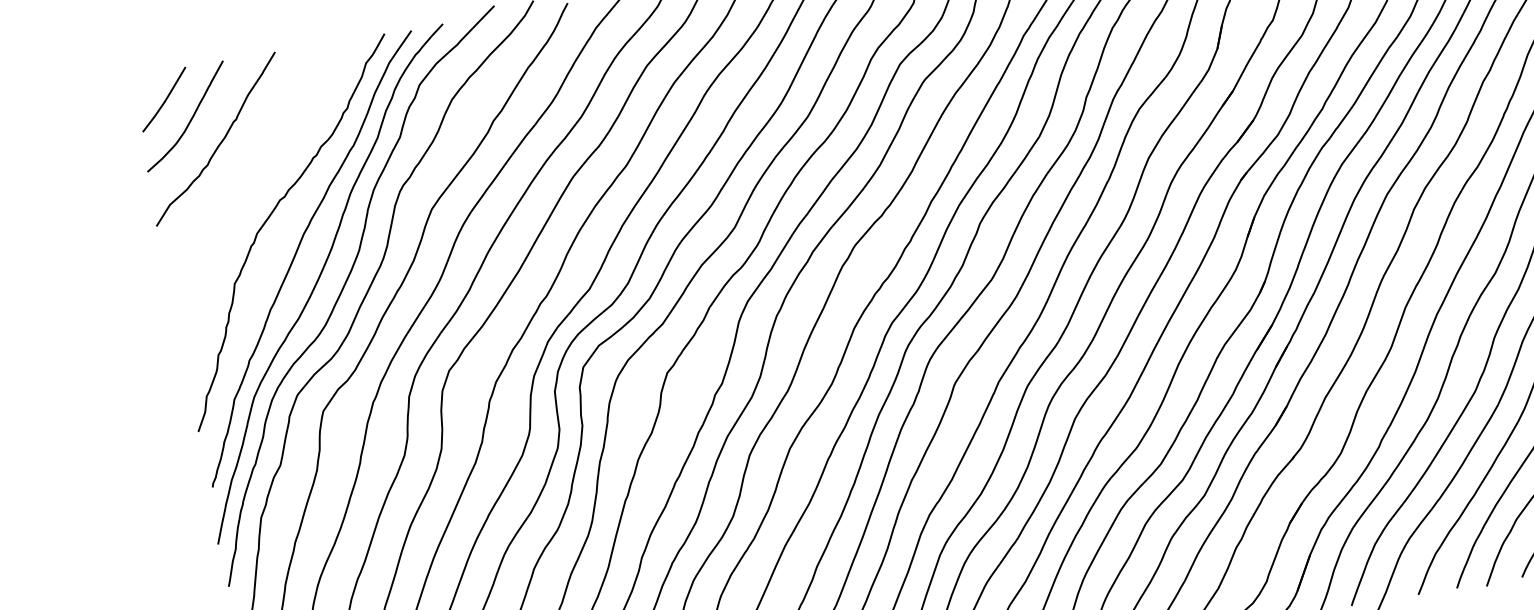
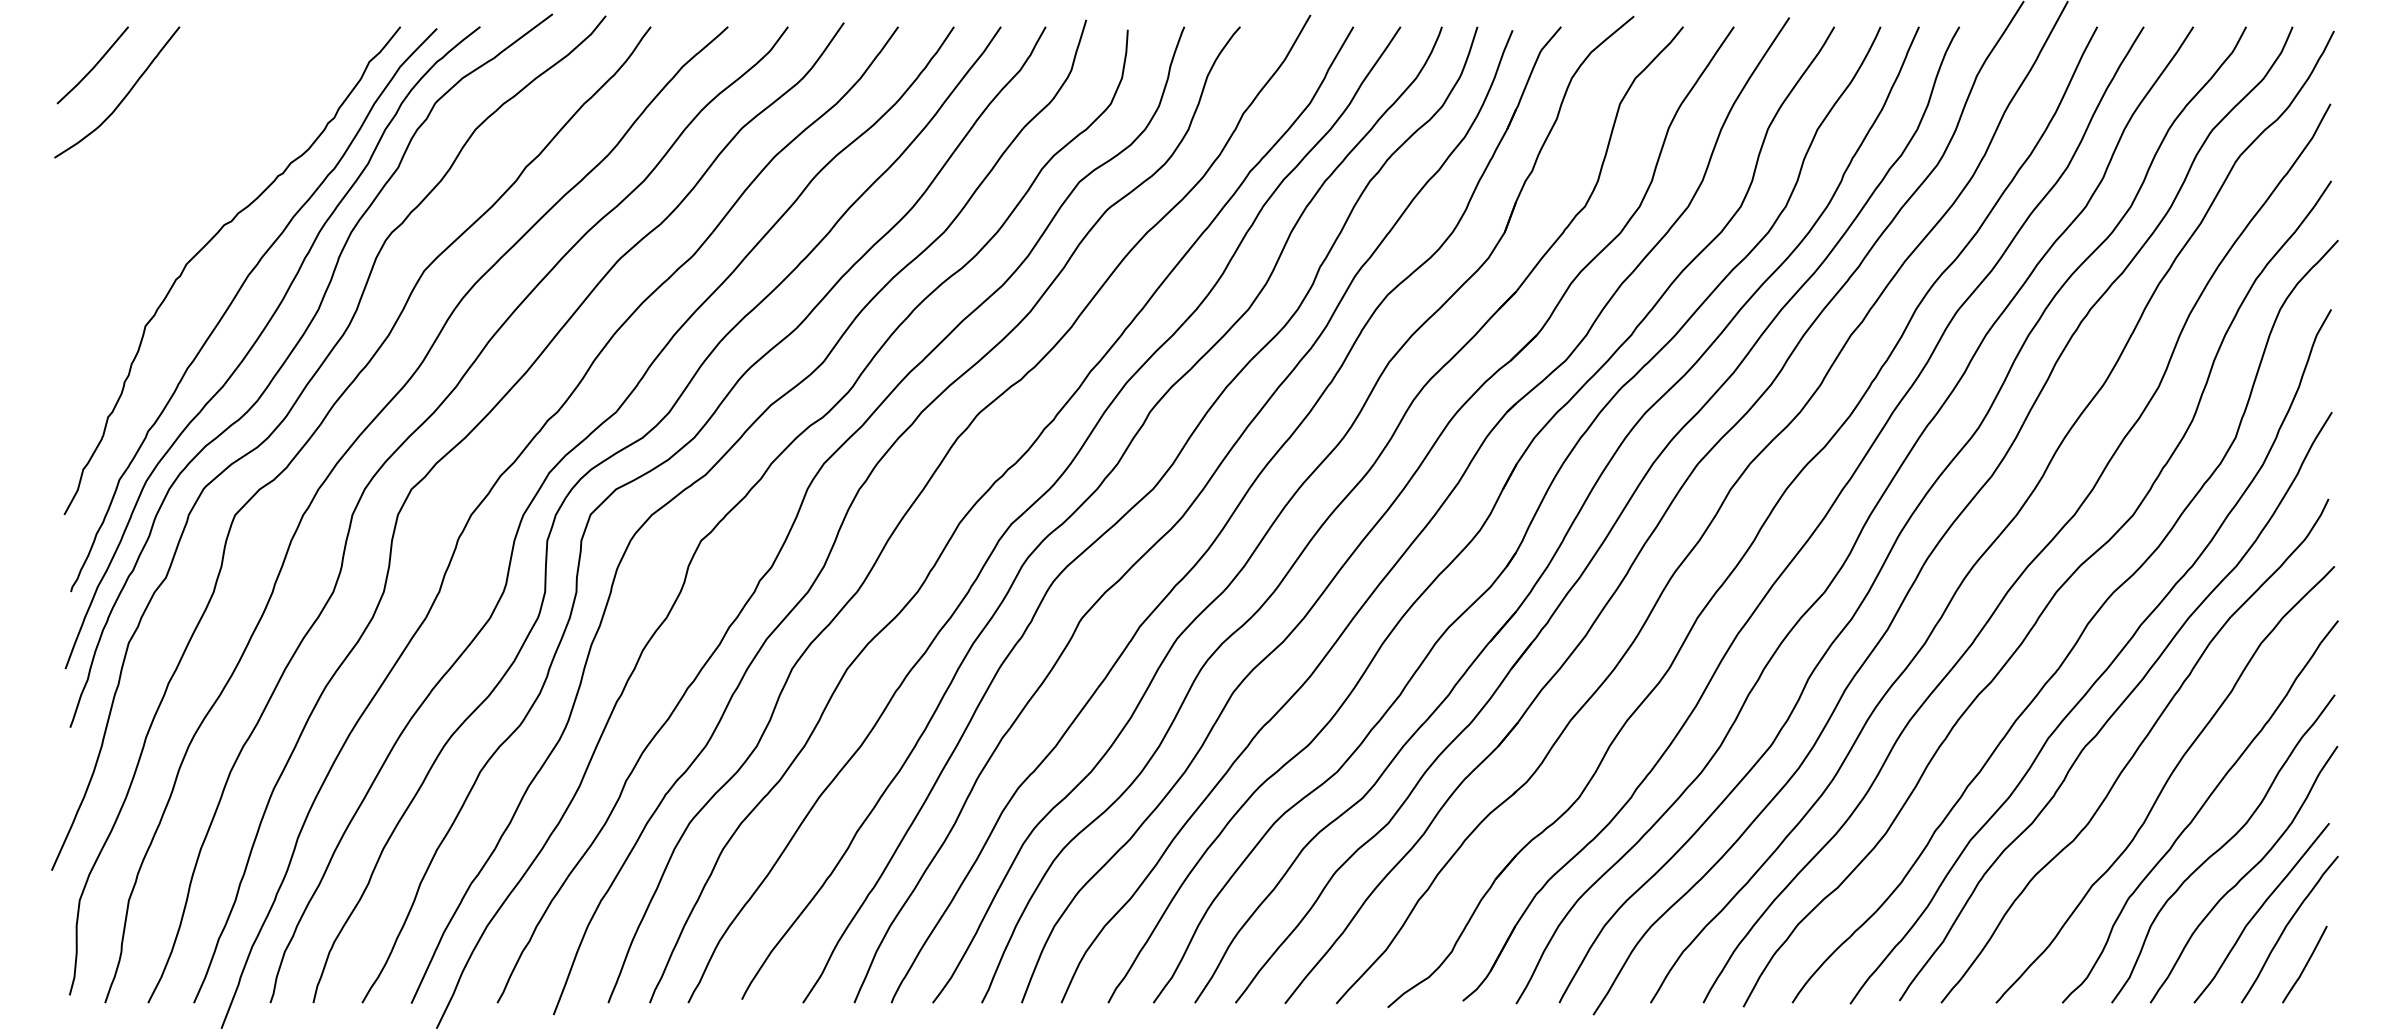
curve: (220, 142) -> (158, 134), removed

